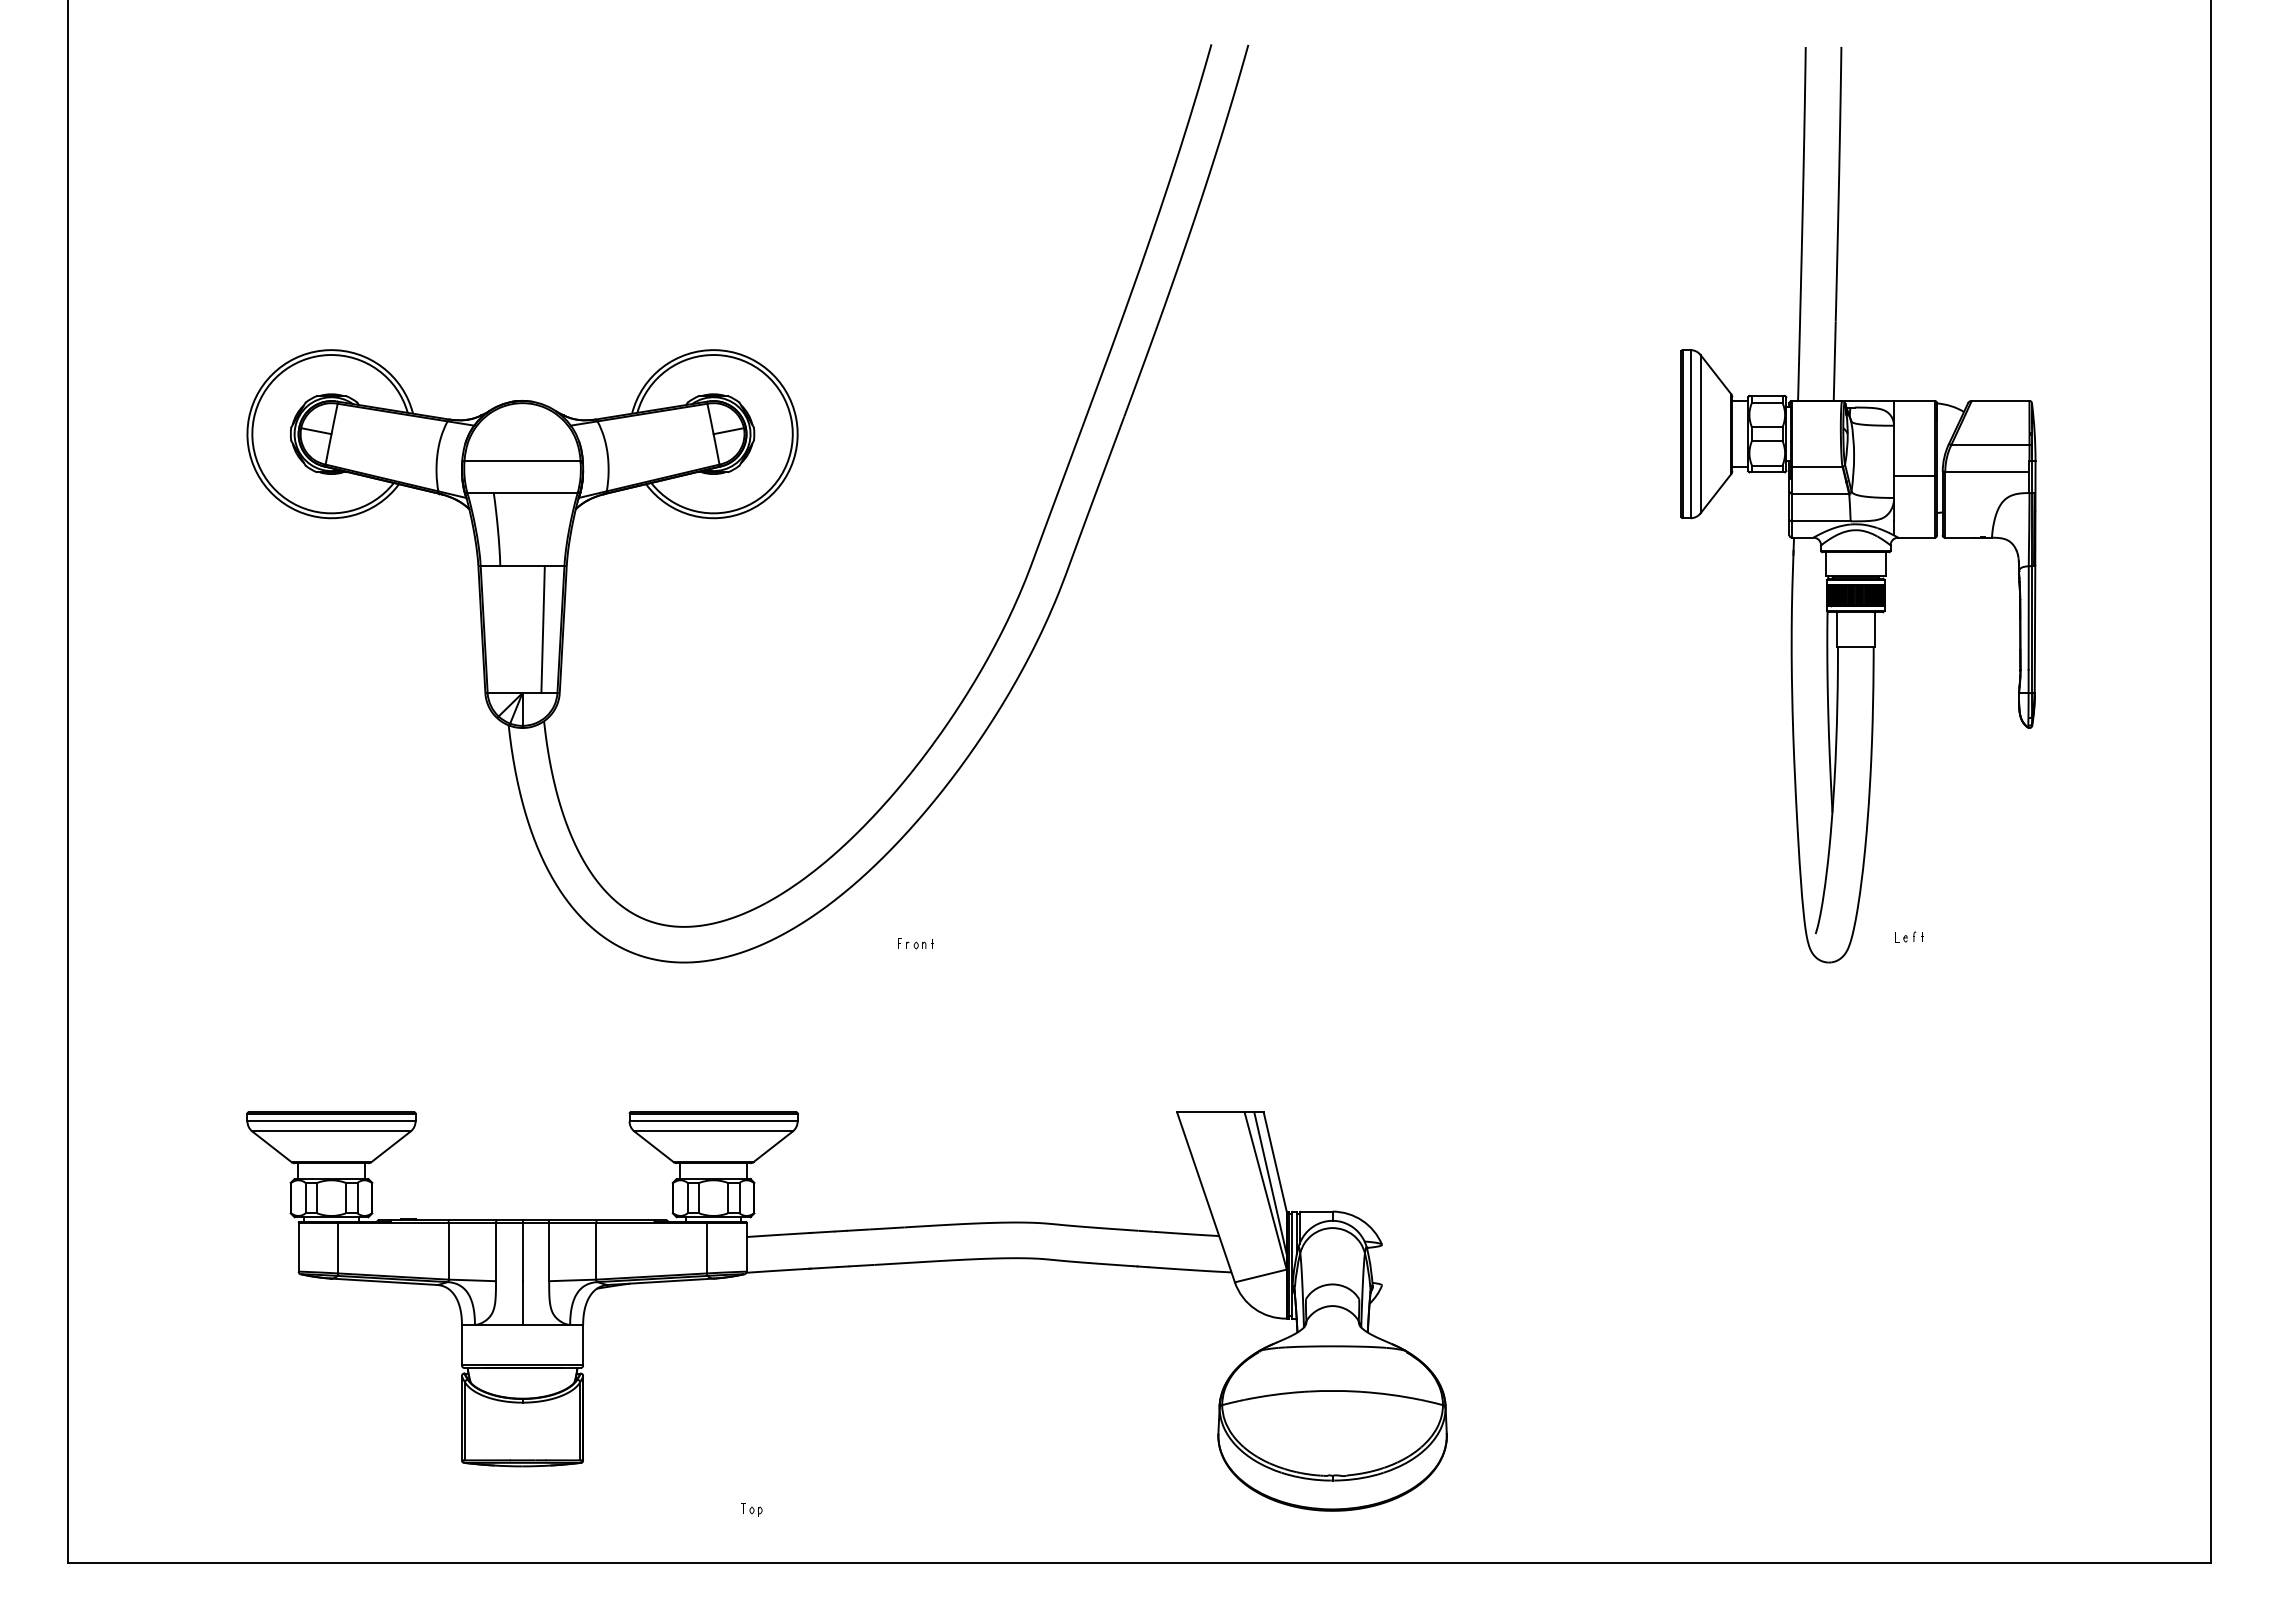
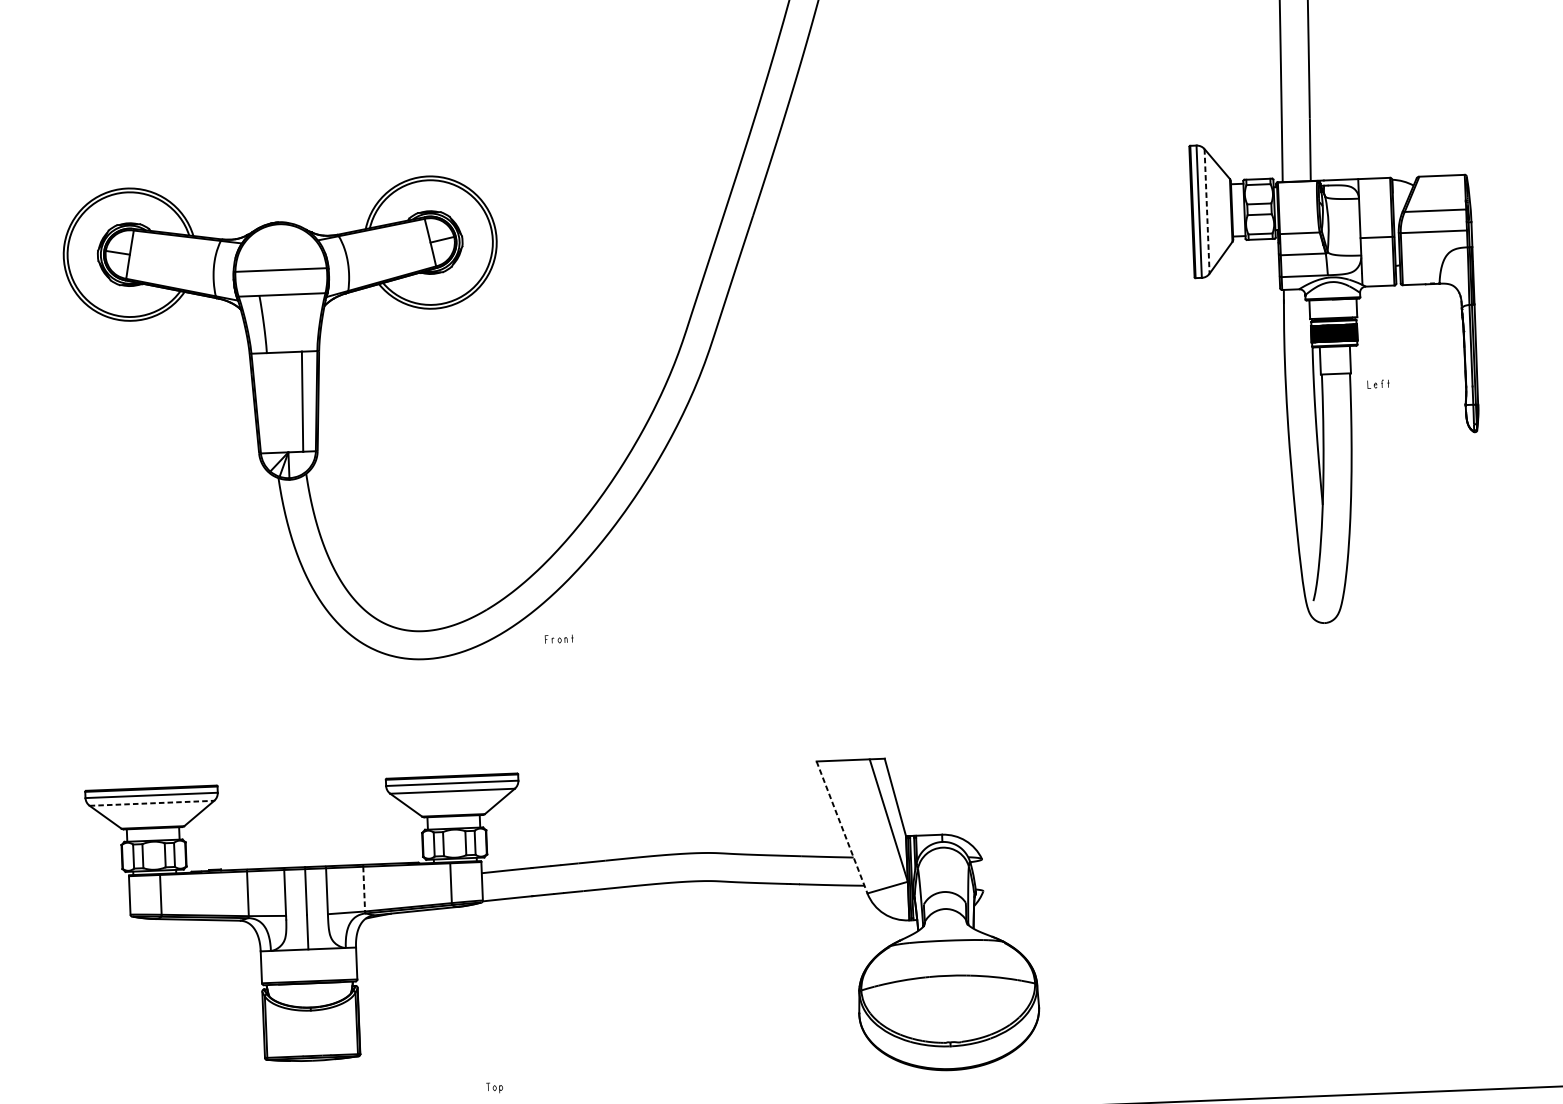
line: (1700, 434) -> (1207, 211), solid -> dashed
part: (1909, 936) -> (1378, 383), moved
part: (915, 943) -> (559, 638), moved
line: (332, 1131) -> (152, 803), solid -> dashed
line: (1270, 1183) -> (892, 814), removed
line: (1206, 1197) -> (842, 827), solid -> dashed
line: (596, 1251) -> (364, 889), solid -> dashed

